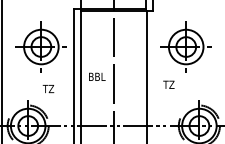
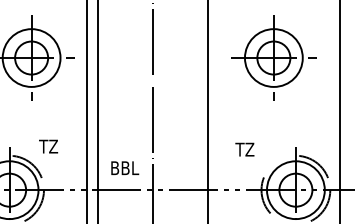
text: (97, 76) -> (125, 167), moved
text: (168, 84) -> (244, 149), moved
text: (48, 89) -> (48, 147), moved

